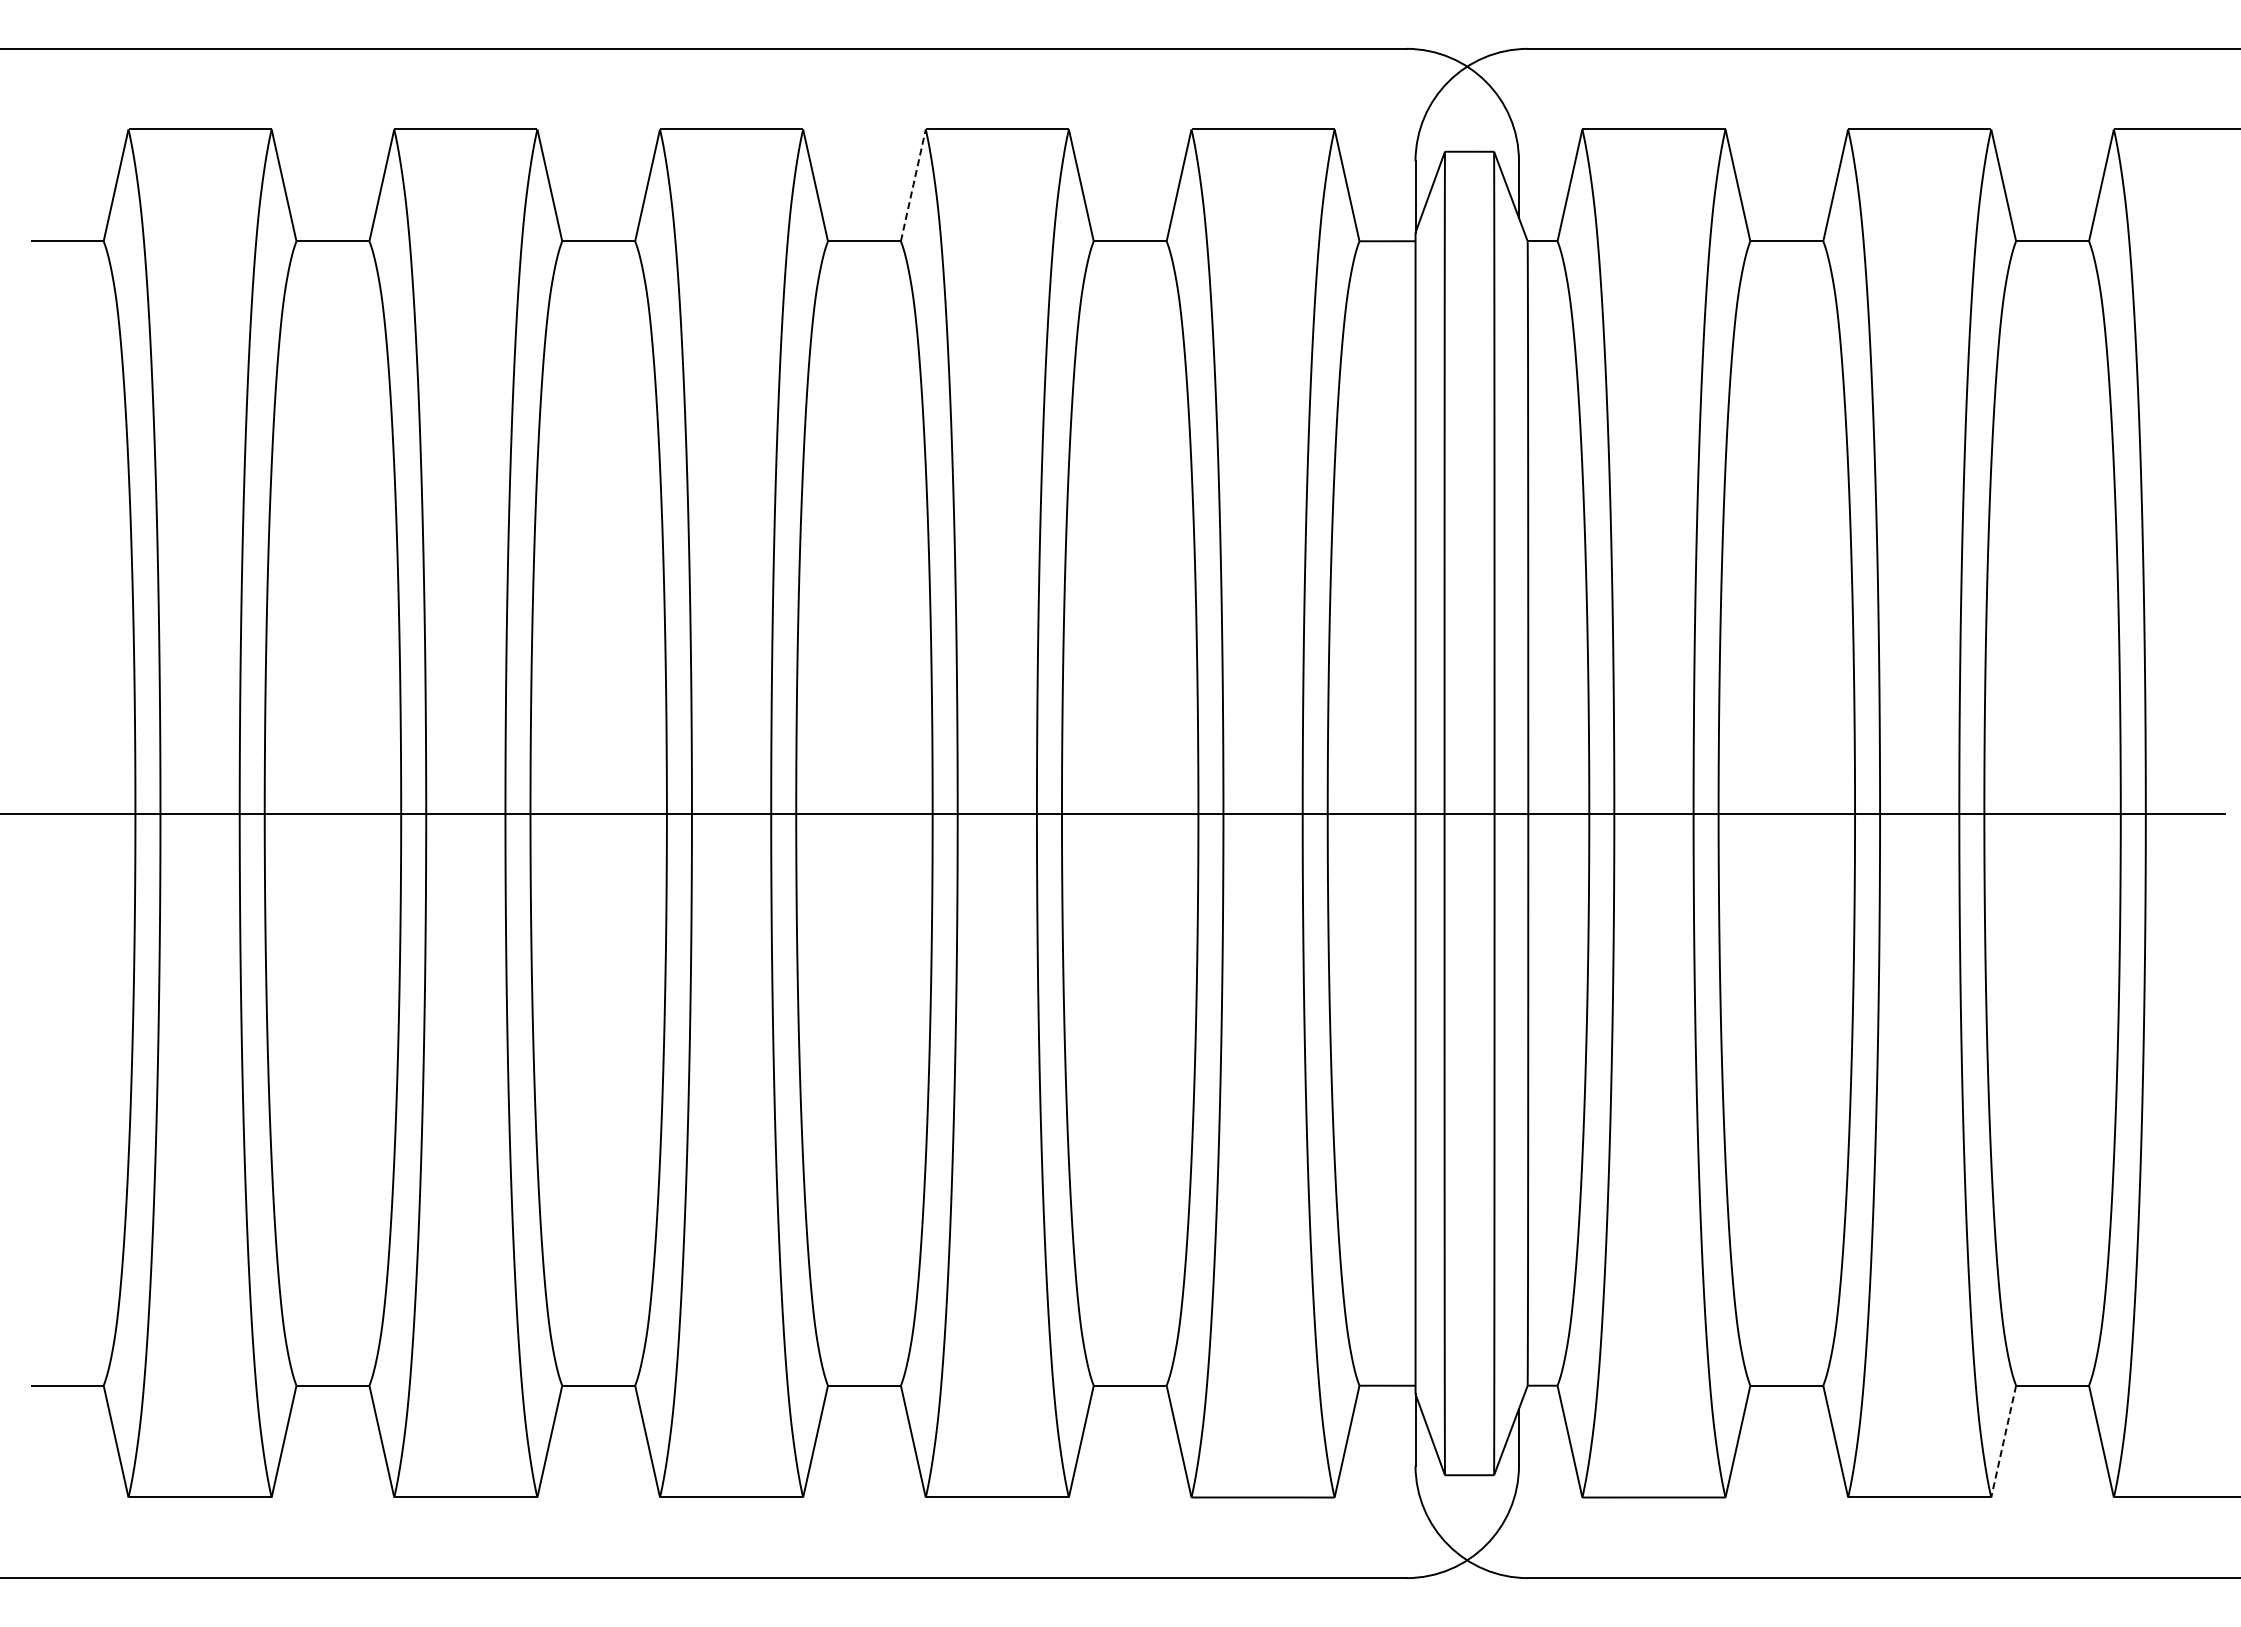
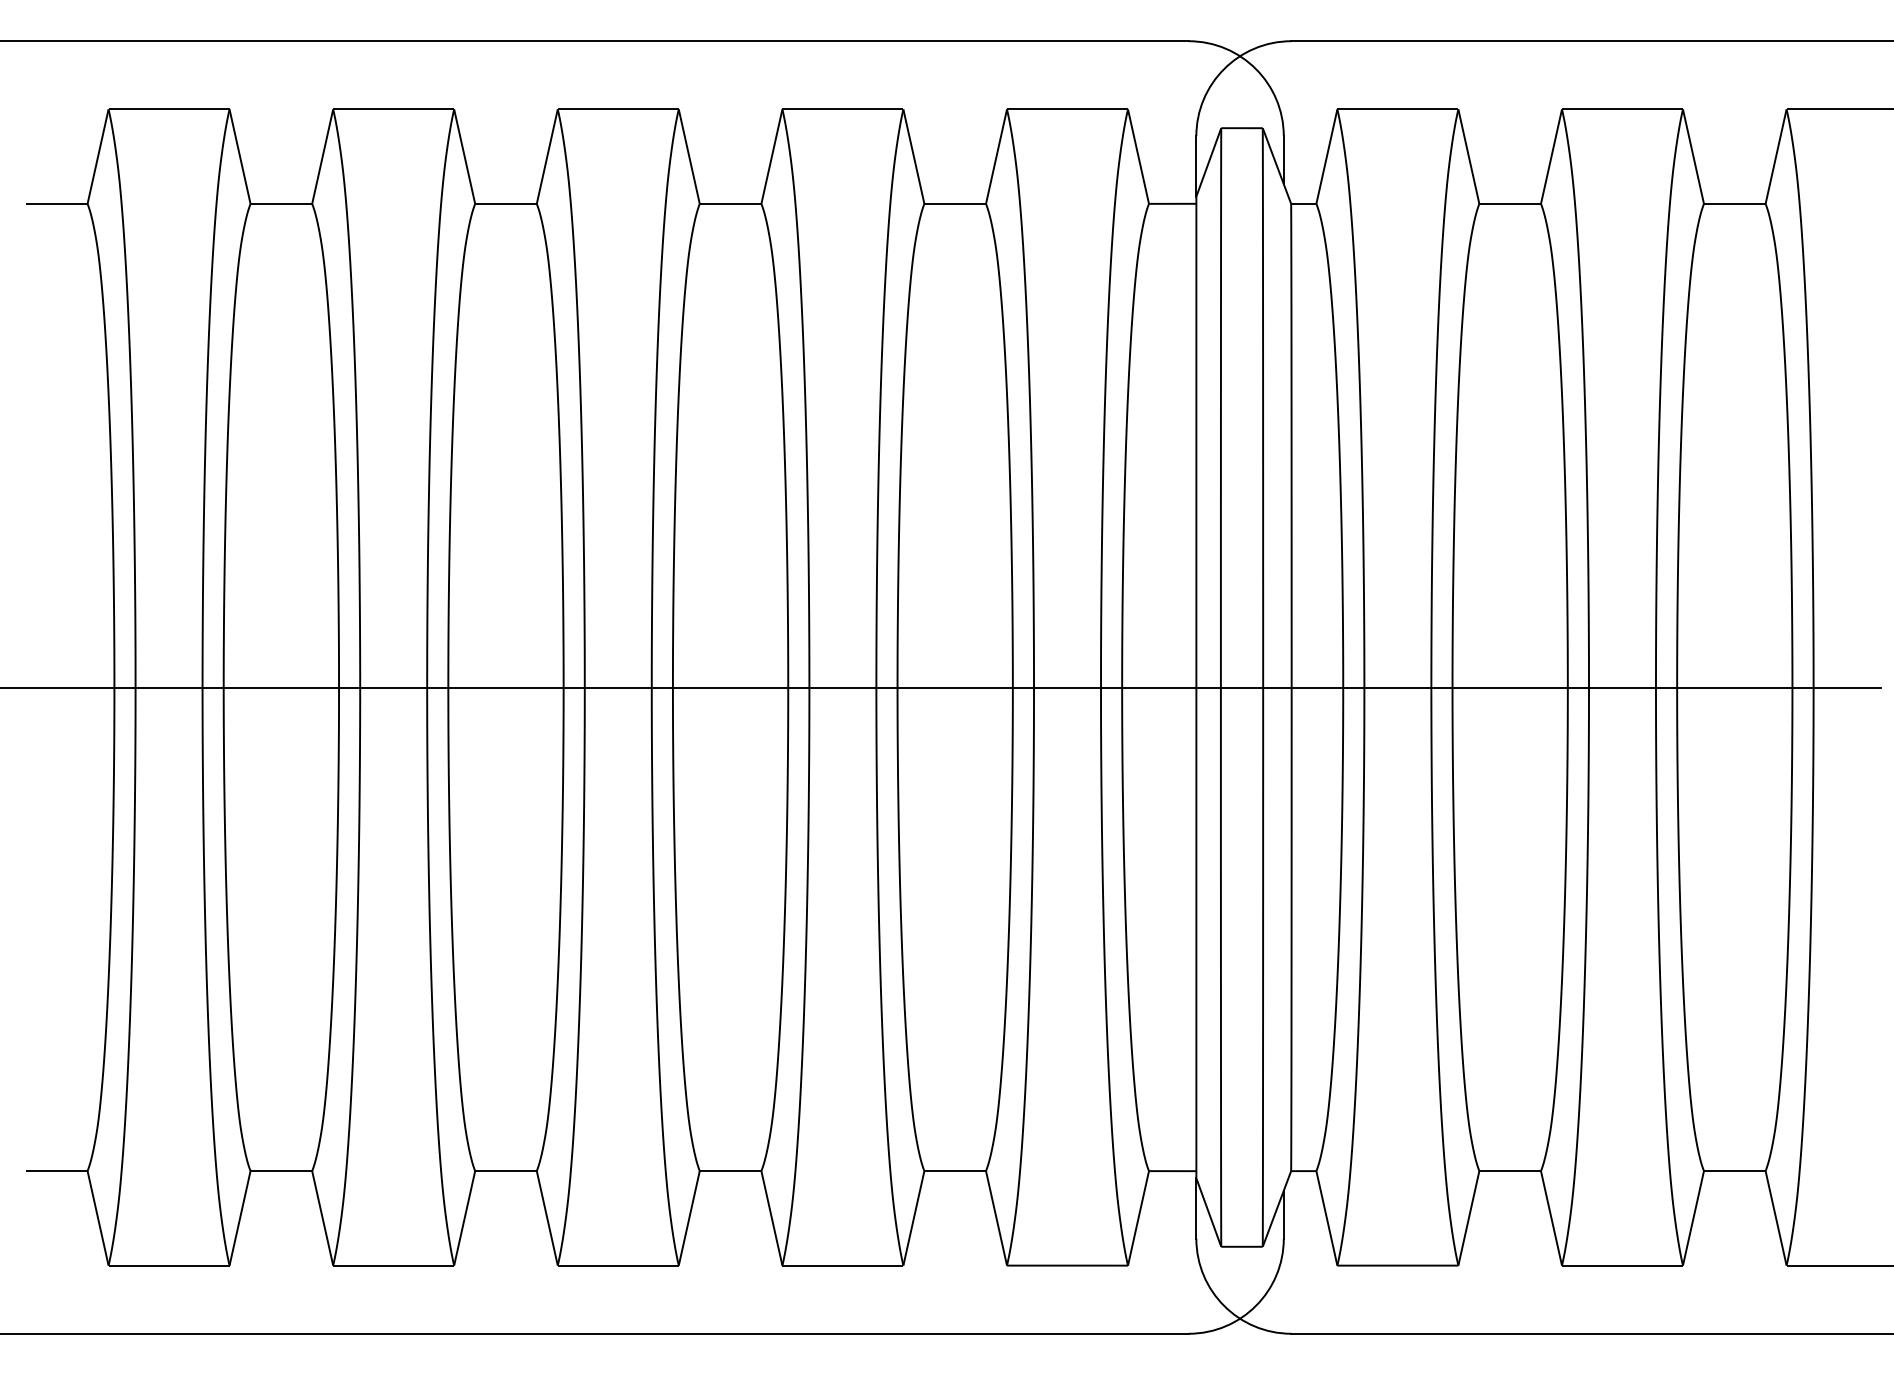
line: (913, 184) -> (772, 155), dashed -> solid
line: (2003, 1442) -> (1693, 1219), dashed -> solid

